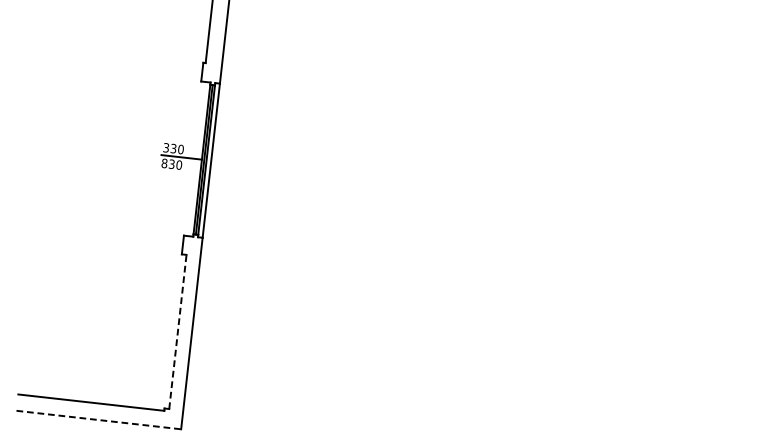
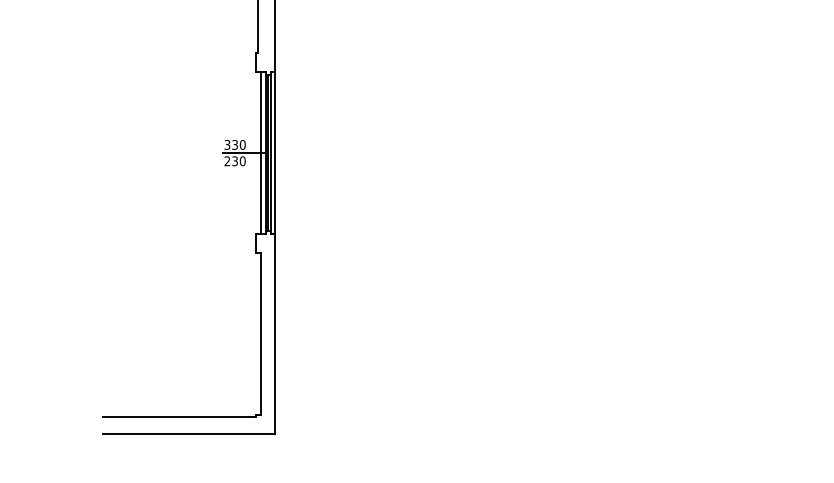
line: (197, 158) -> (260, 152), added
text: (164, 163) -> (227, 161), 830 -> 230
line: (177, 332) -> (260, 334), dashed -> solid
line: (99, 420) -> (189, 434), dashed -> solid

